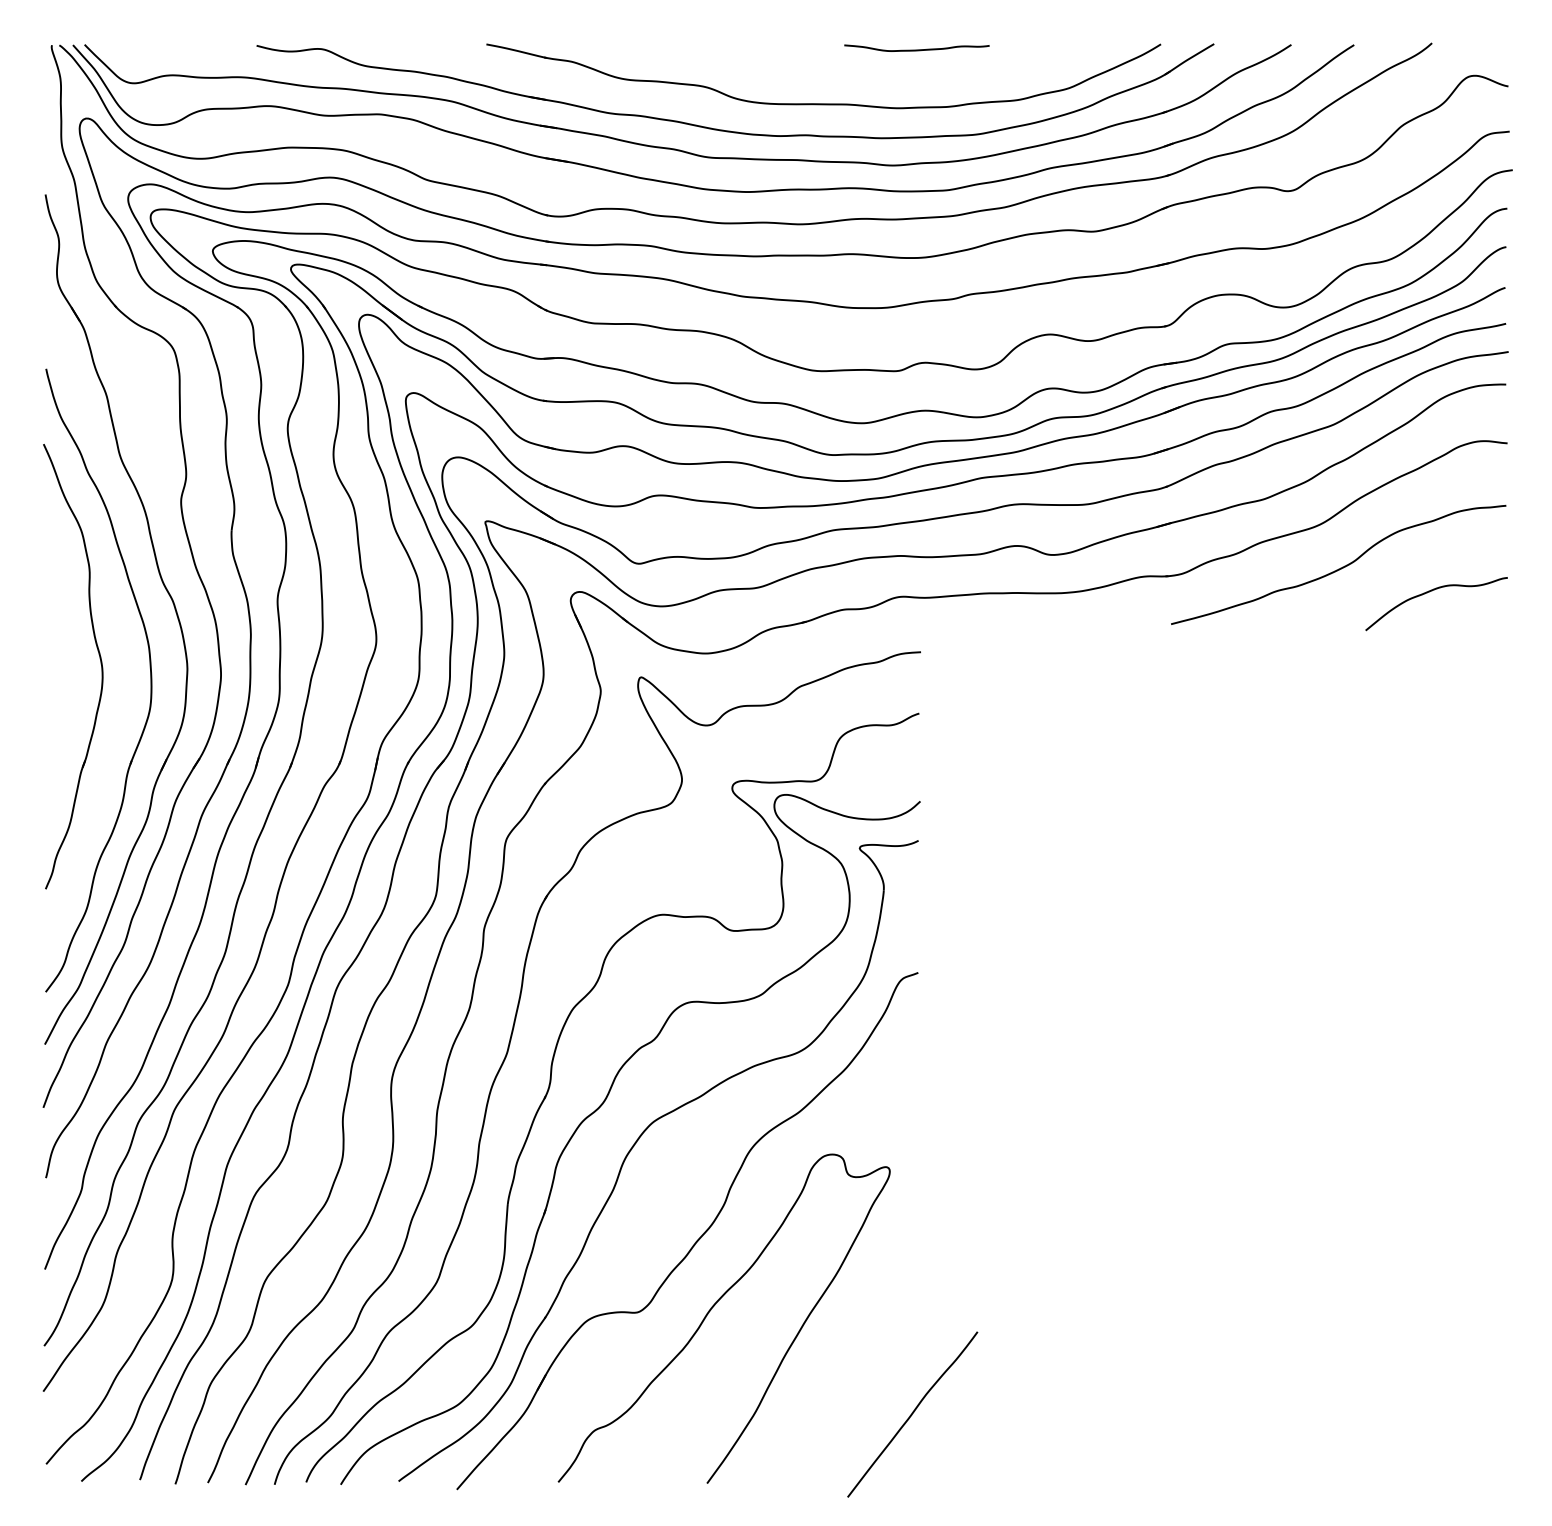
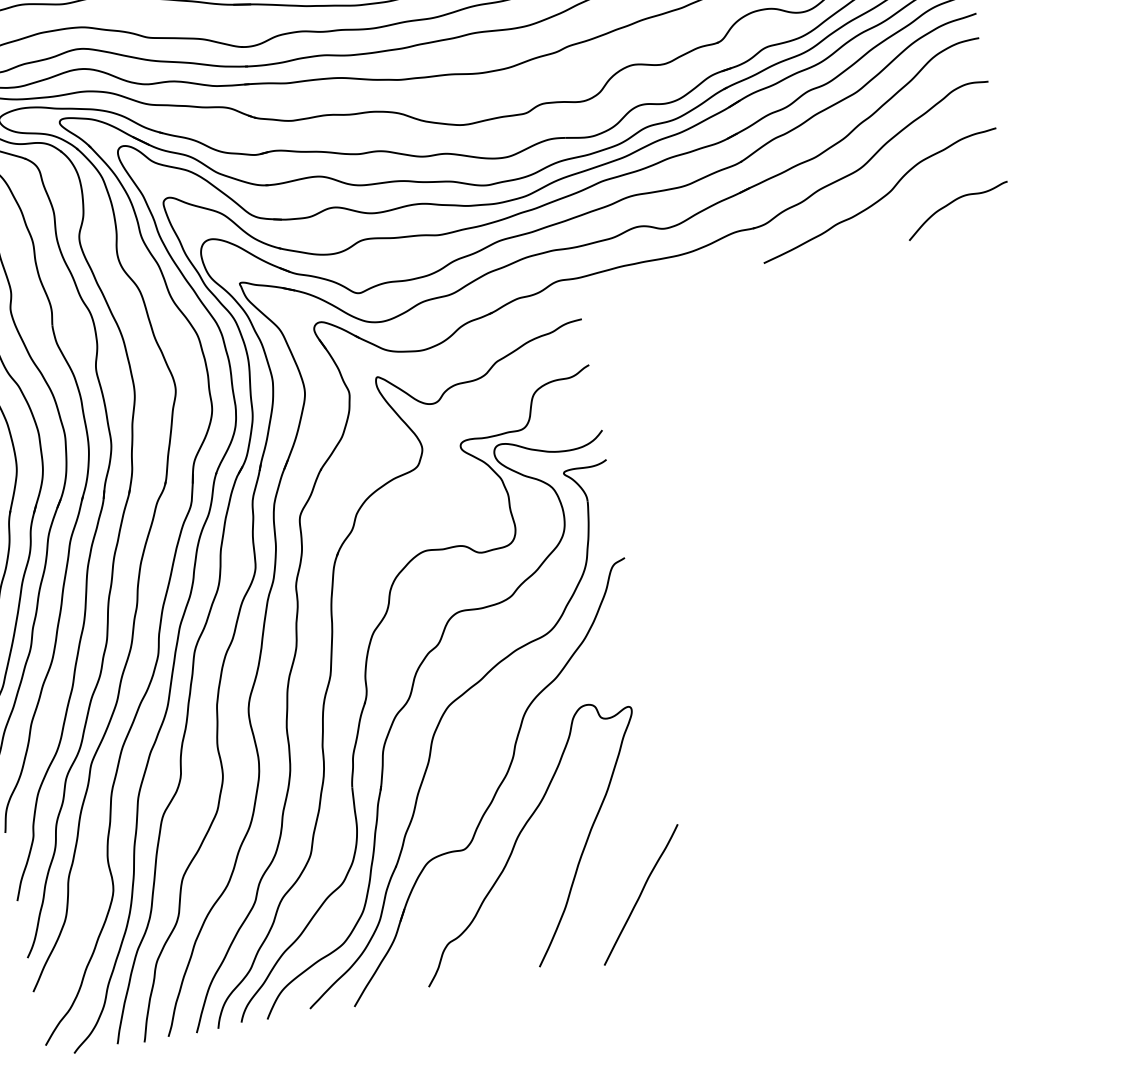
curve: (912, 1414) -> (640, 894), moved

